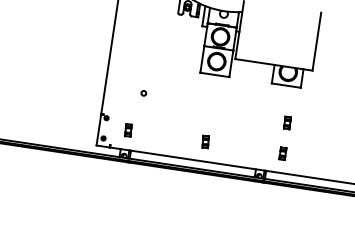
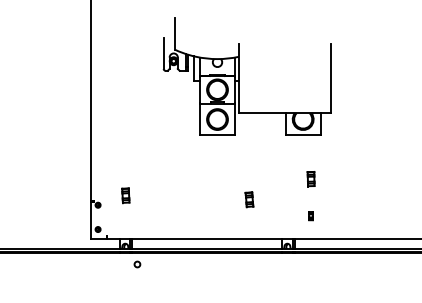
circle: (143, 93) -> (137, 264), moved
part: (128, 130) -> (125, 195), moved
part: (205, 141) -> (249, 199), moved
part: (282, 153) -> (310, 215), size x0.6

